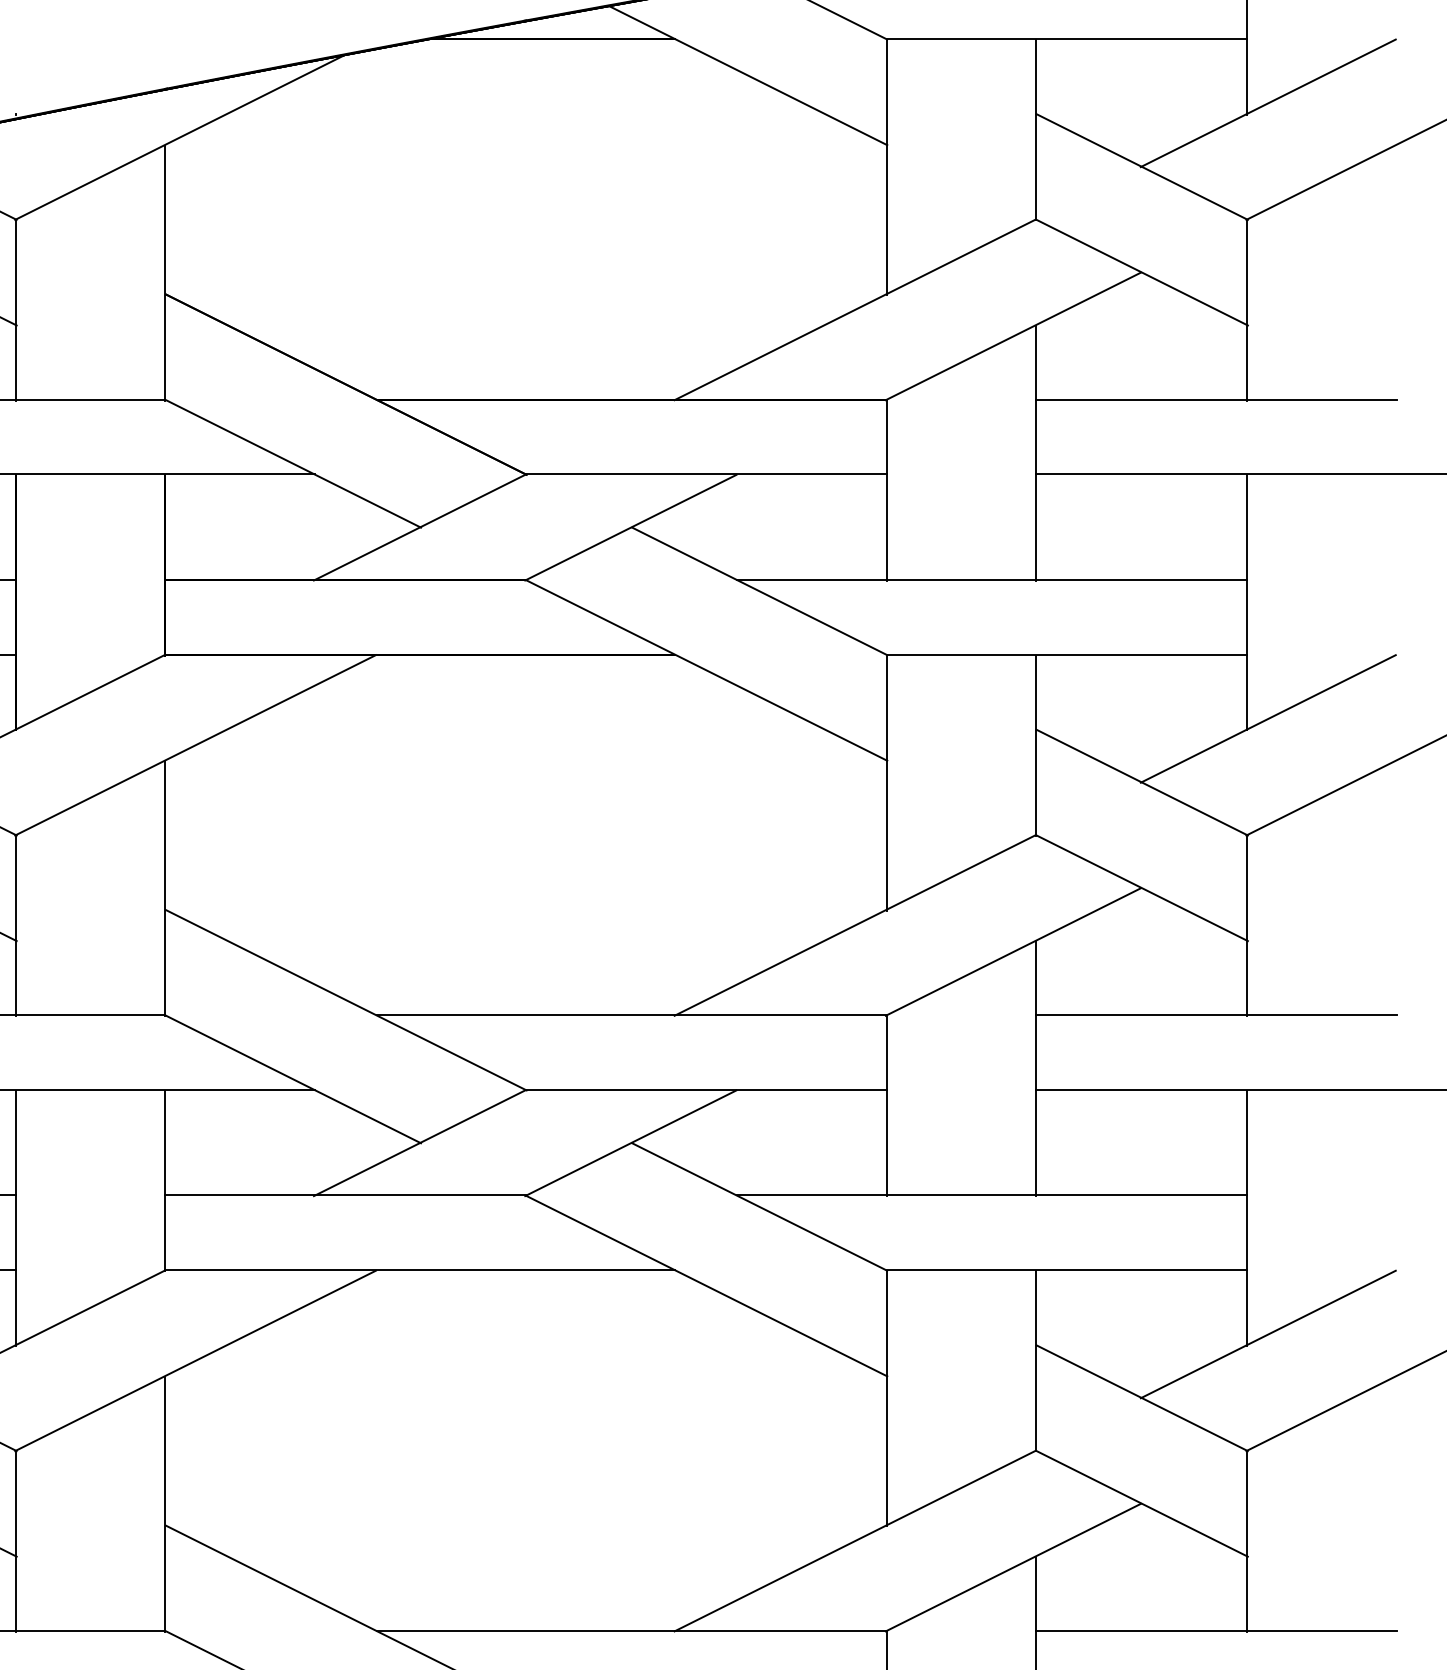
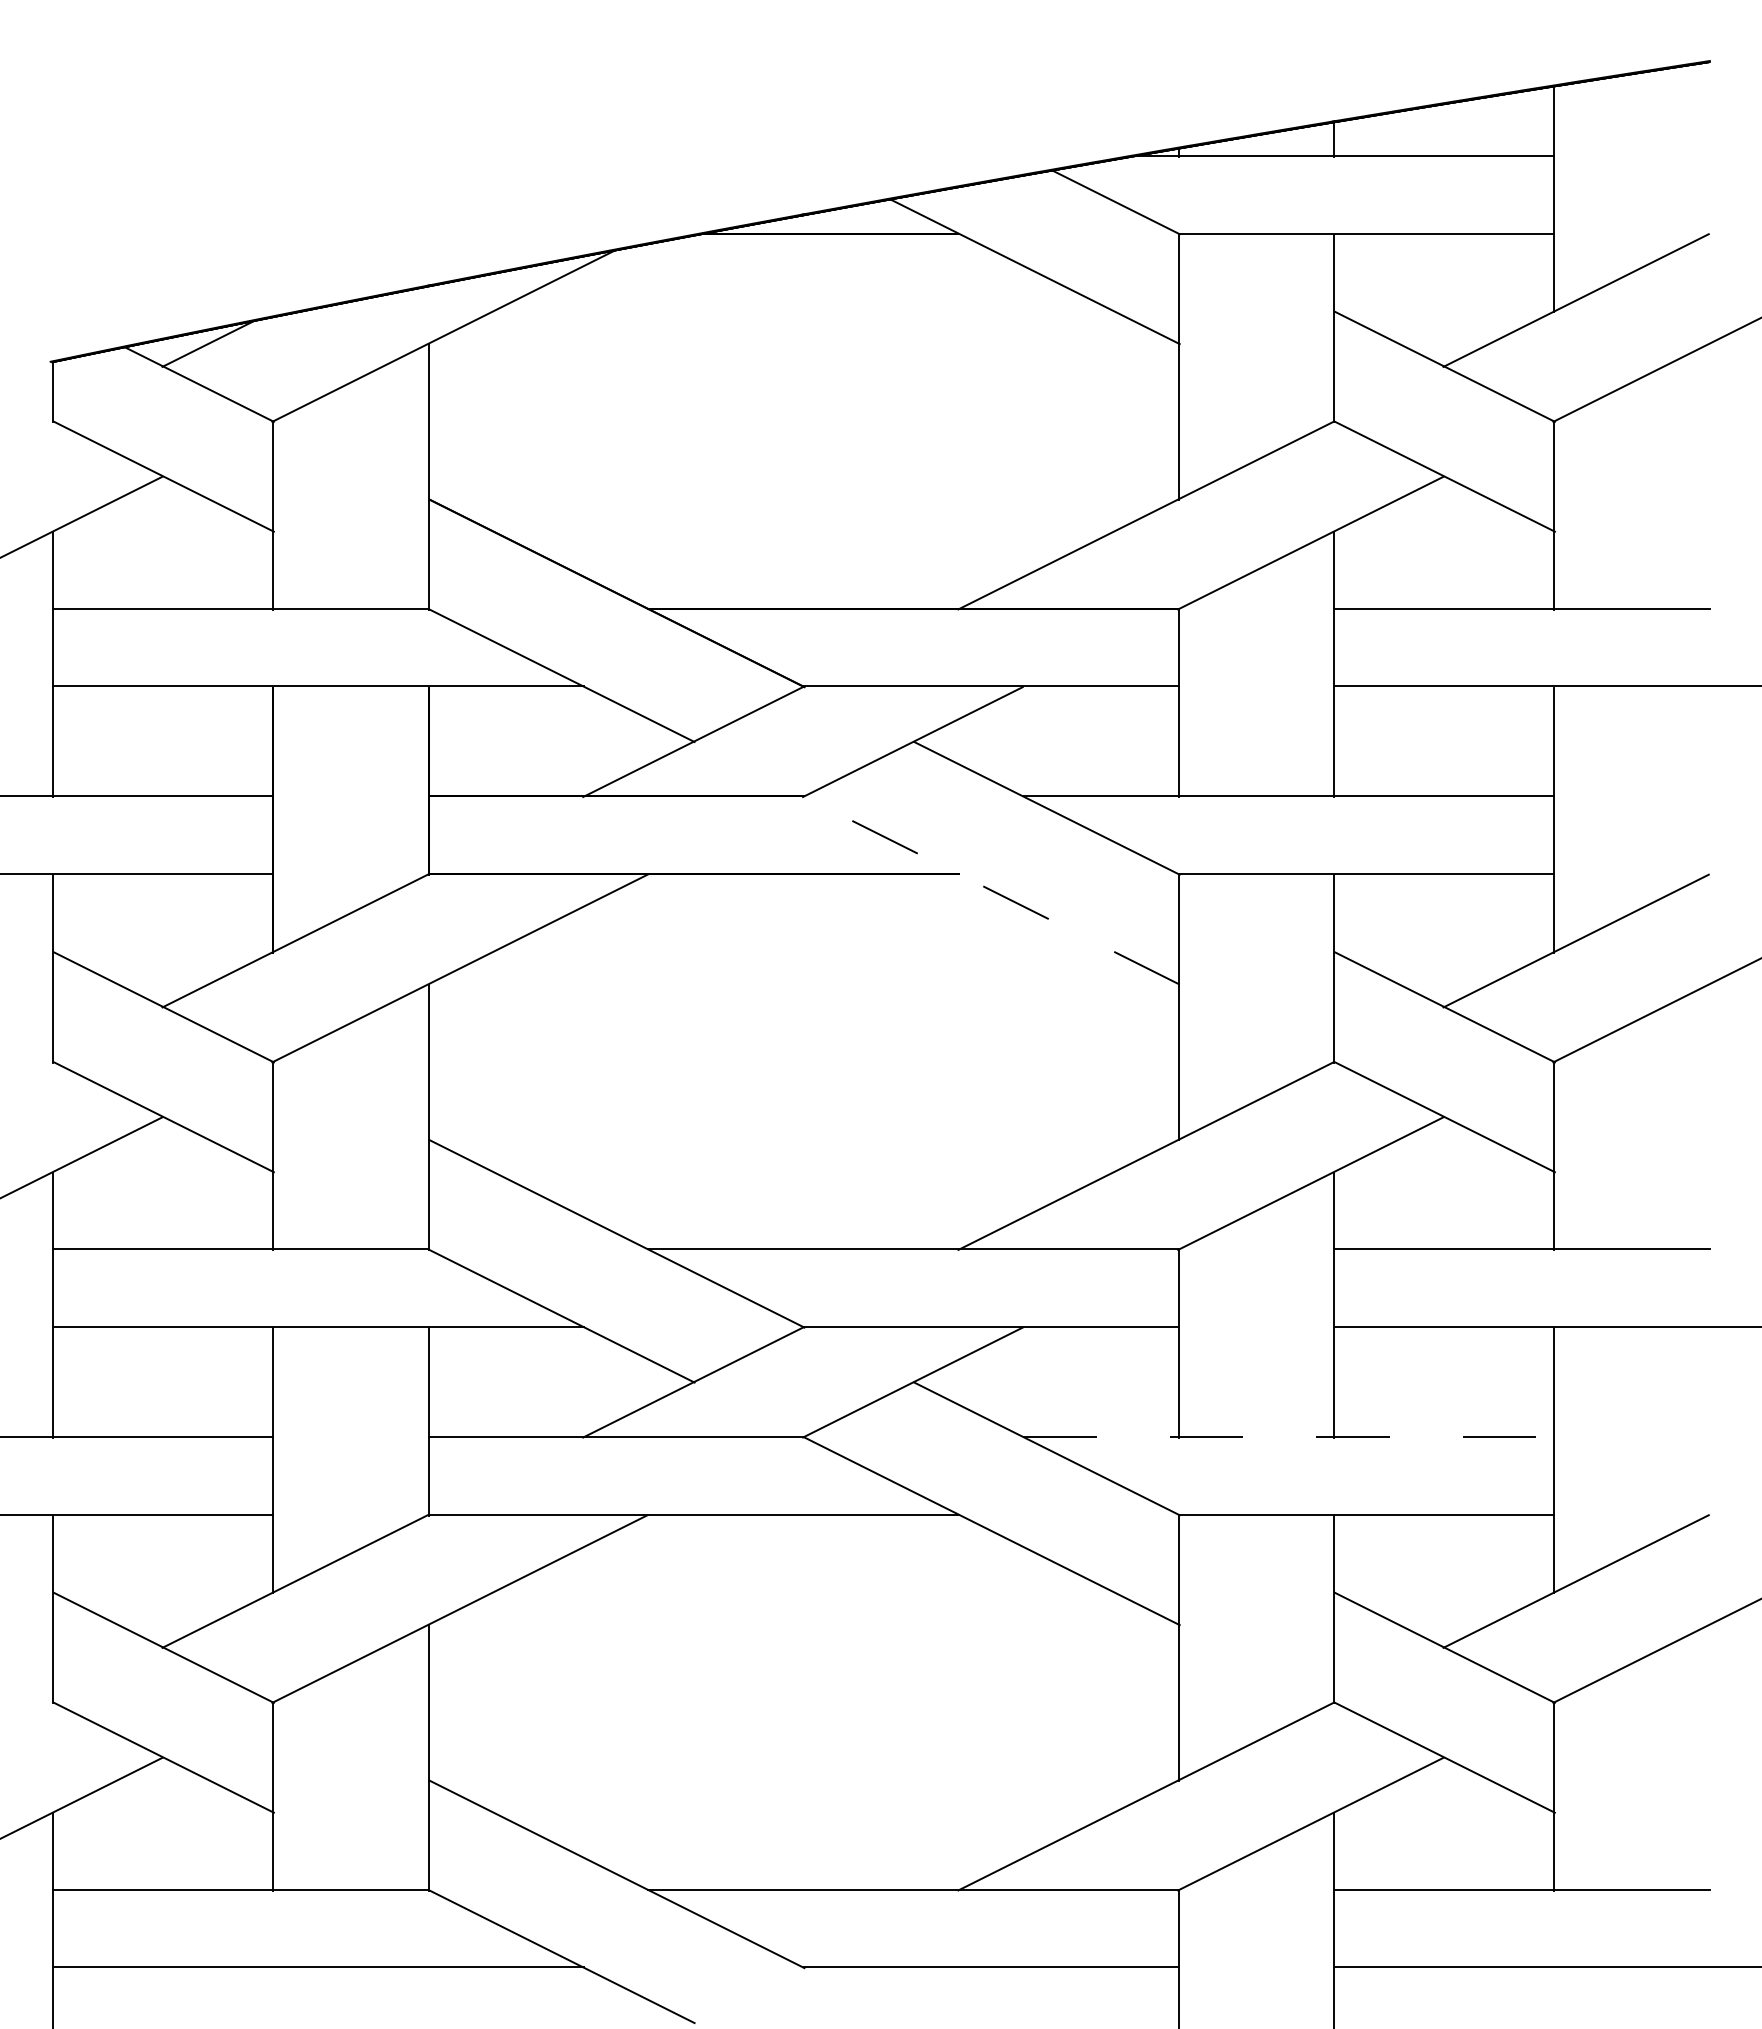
line: (707, 670) -> (992, 890), solid -> dashed
line: (992, 1195) -> (1289, 1436), solid -> dashed

